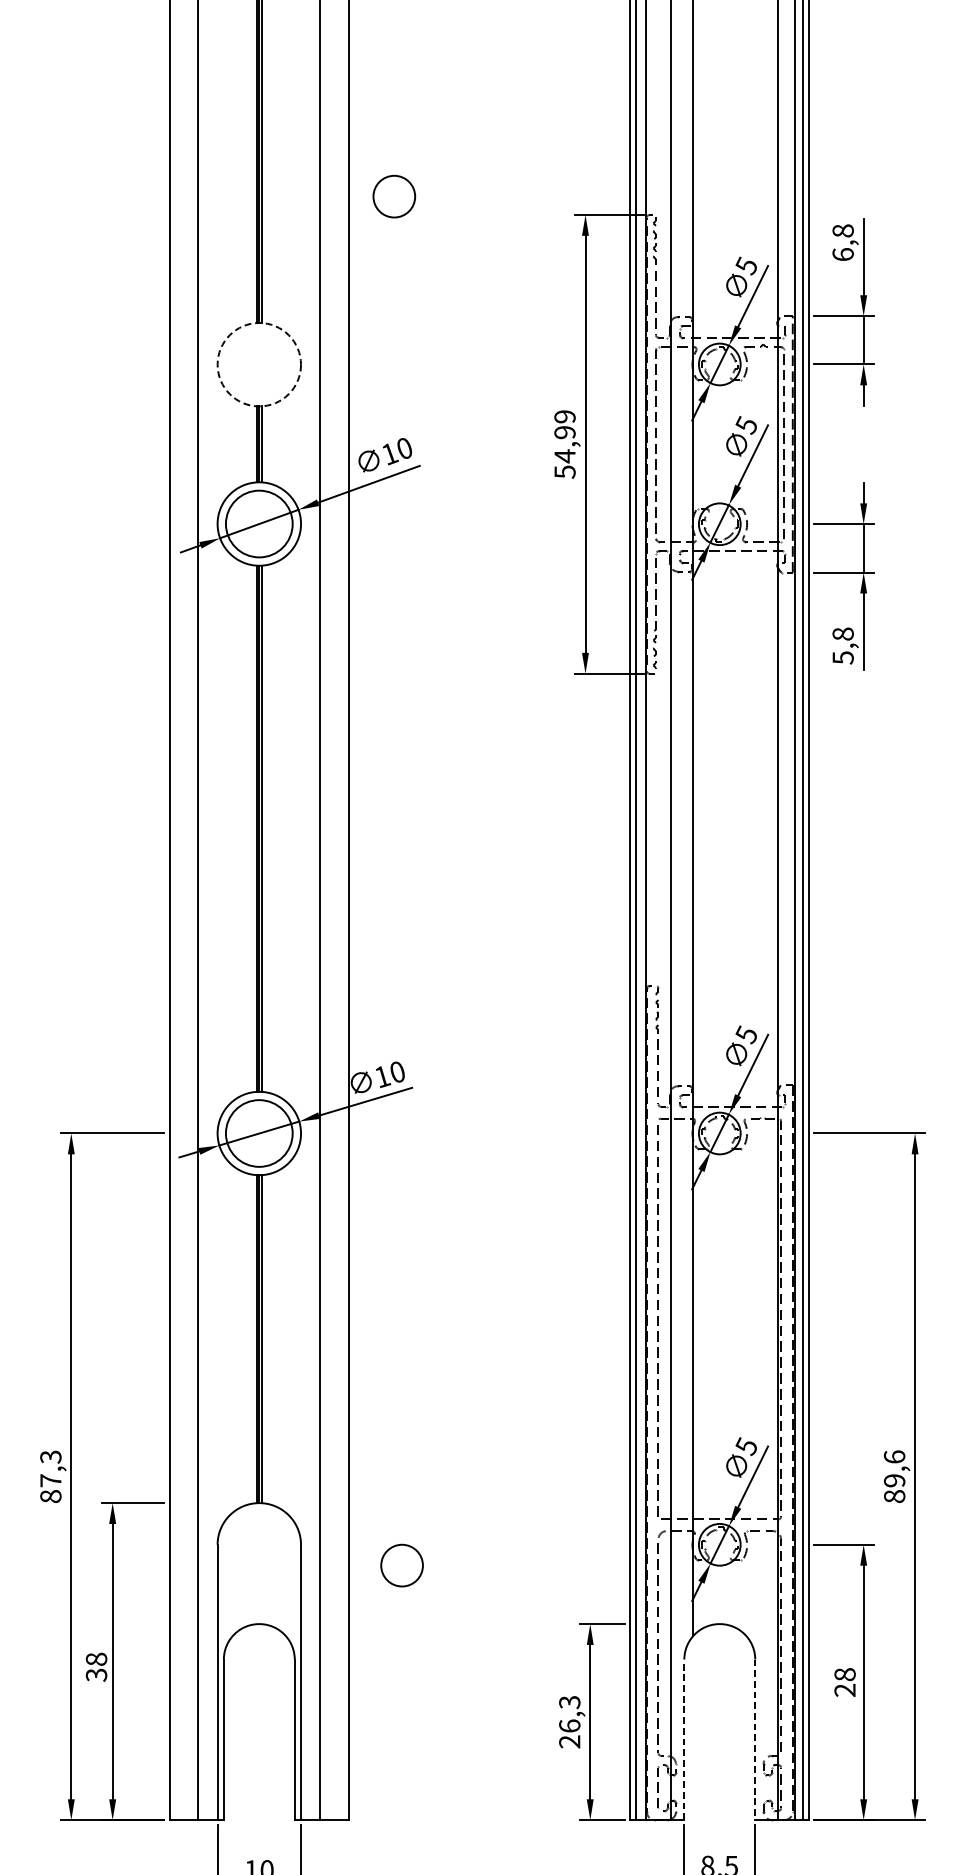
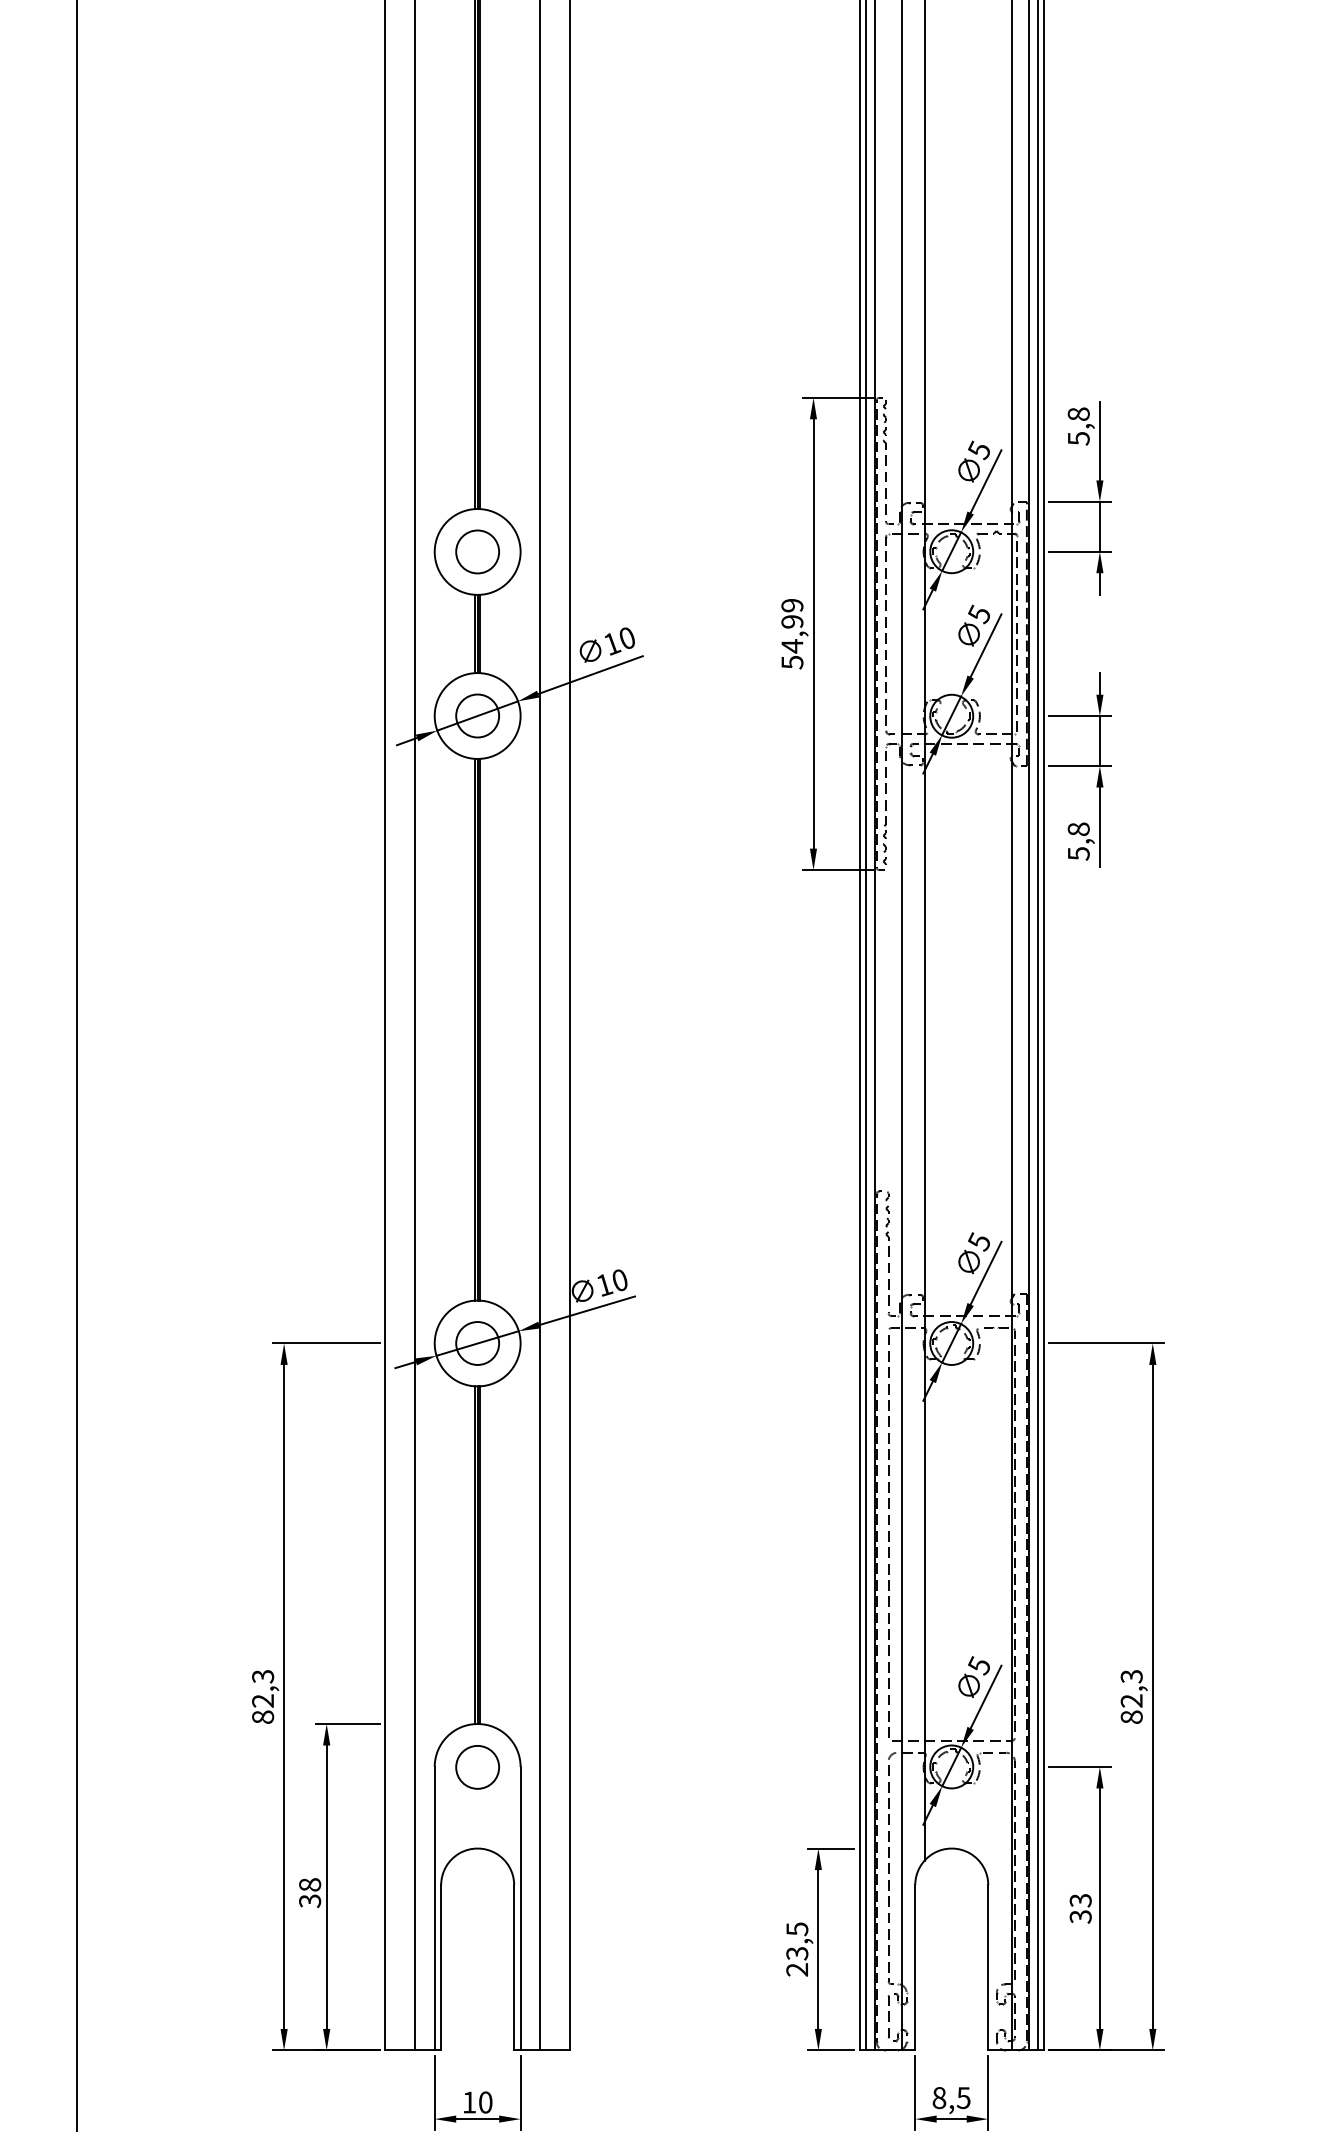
circle: (394, 196) -> (477, 551), moved
text: (842, 254) -> (1078, 438), 6,8 -> 5,8
circle: (259, 364) -> (477, 551), dashed -> solid
circle: (259, 523) -> (477, 715), size x0.62
circle: (259, 1133) -> (477, 1343), size x0.62
text: (894, 1468) -> (1131, 1688), 89,6 -> 82,3
text: (50, 1480) -> (262, 1700), 87,3 -> 82,3
circle: (401, 1565) -> (477, 1767), moved
text: (844, 1682) -> (1080, 1908), 28 -> 33
text: (569, 1714) -> (797, 1941), 26,3 -> 23,5
line: (684, 1739) -> (915, 1967), dashed -> solid
line: (755, 1739) -> (988, 1967), dashed -> solid

